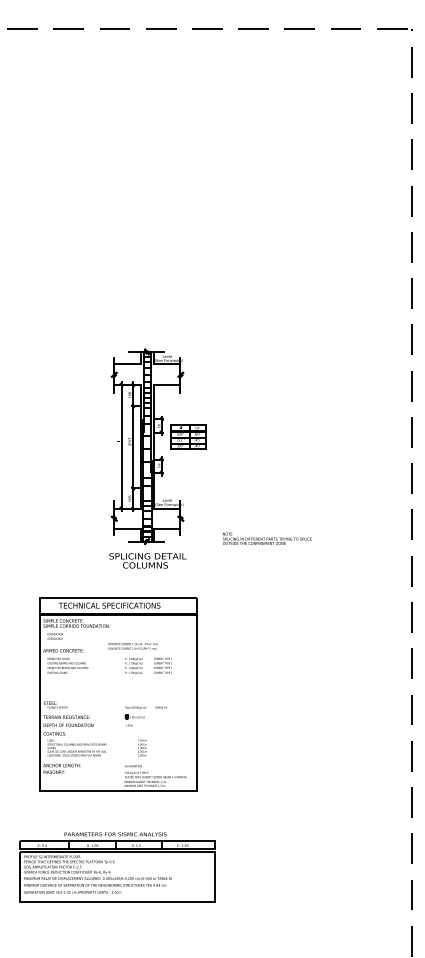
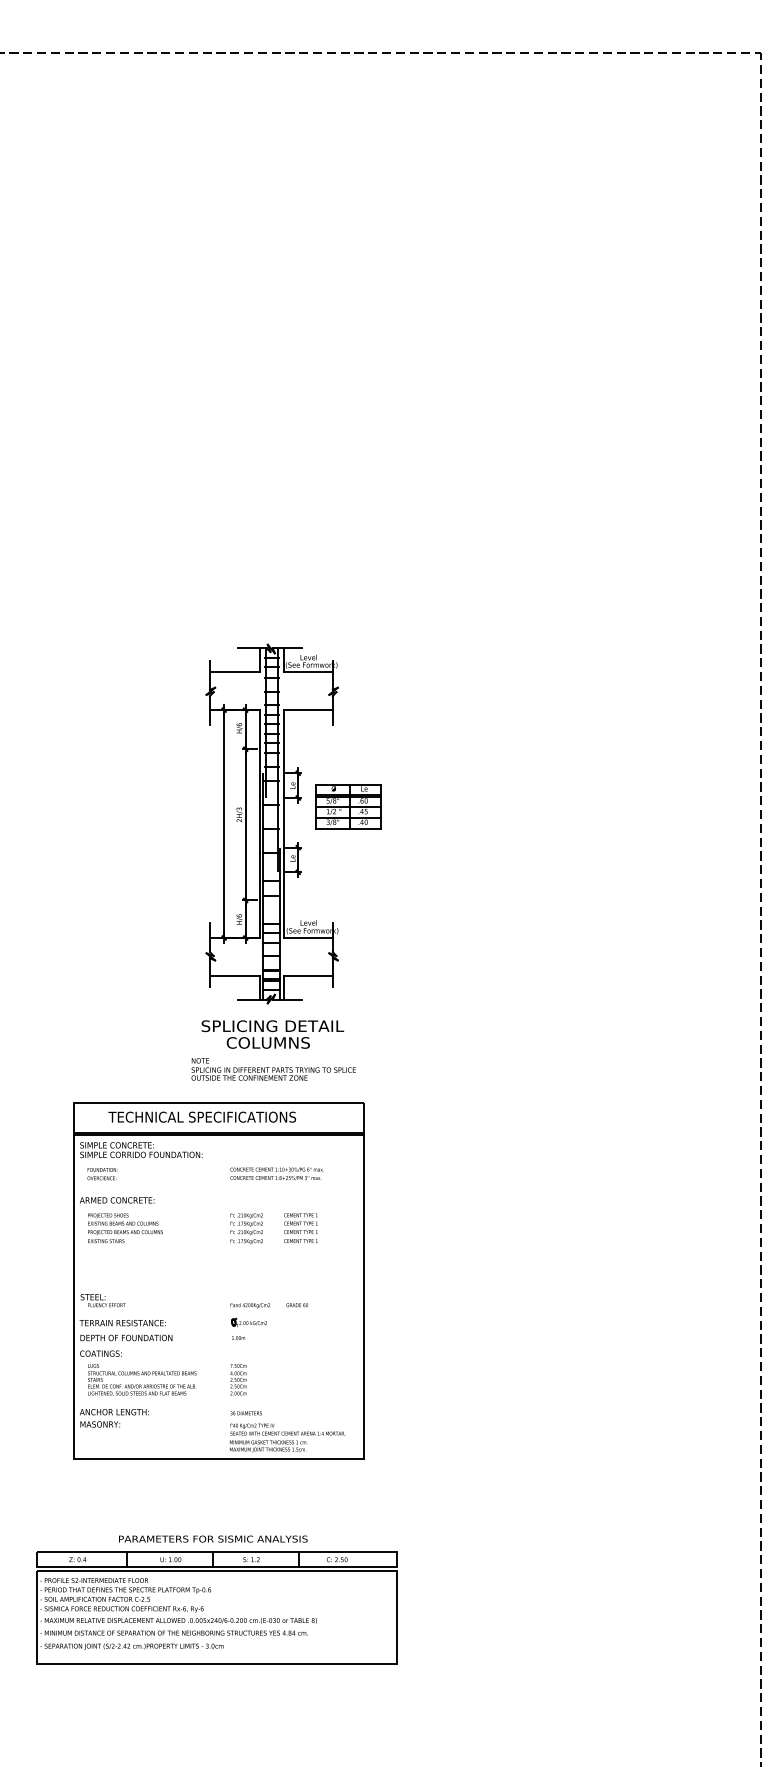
text: (266, 538) -> (272, 1068), moved
text: (132, 646) -> (275, 1174), moved
text: (142, 747) -> (238, 1378), moved

